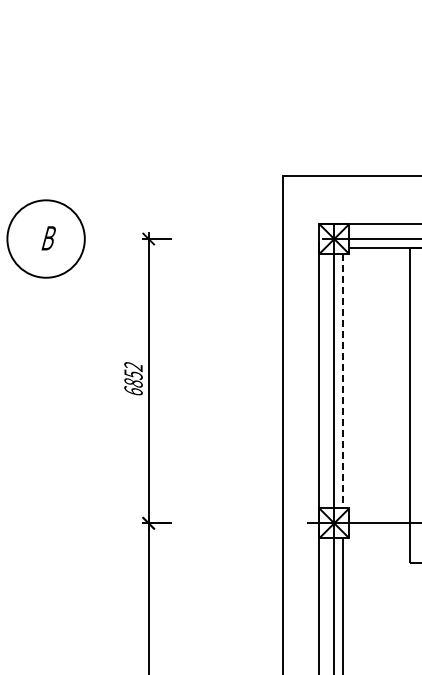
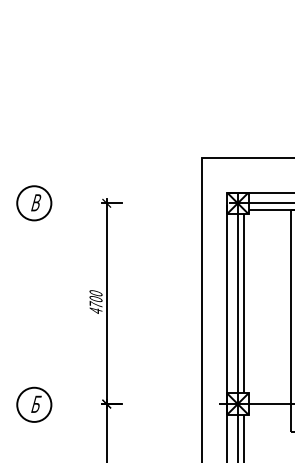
circle: (45, 238) -> (33, 202), size x0.62
text: (133, 378) -> (96, 301), 6852 -> 4700
line: (343, 381) -> (244, 303), dashed -> solid
part: (46, 524) -> (34, 404), added

